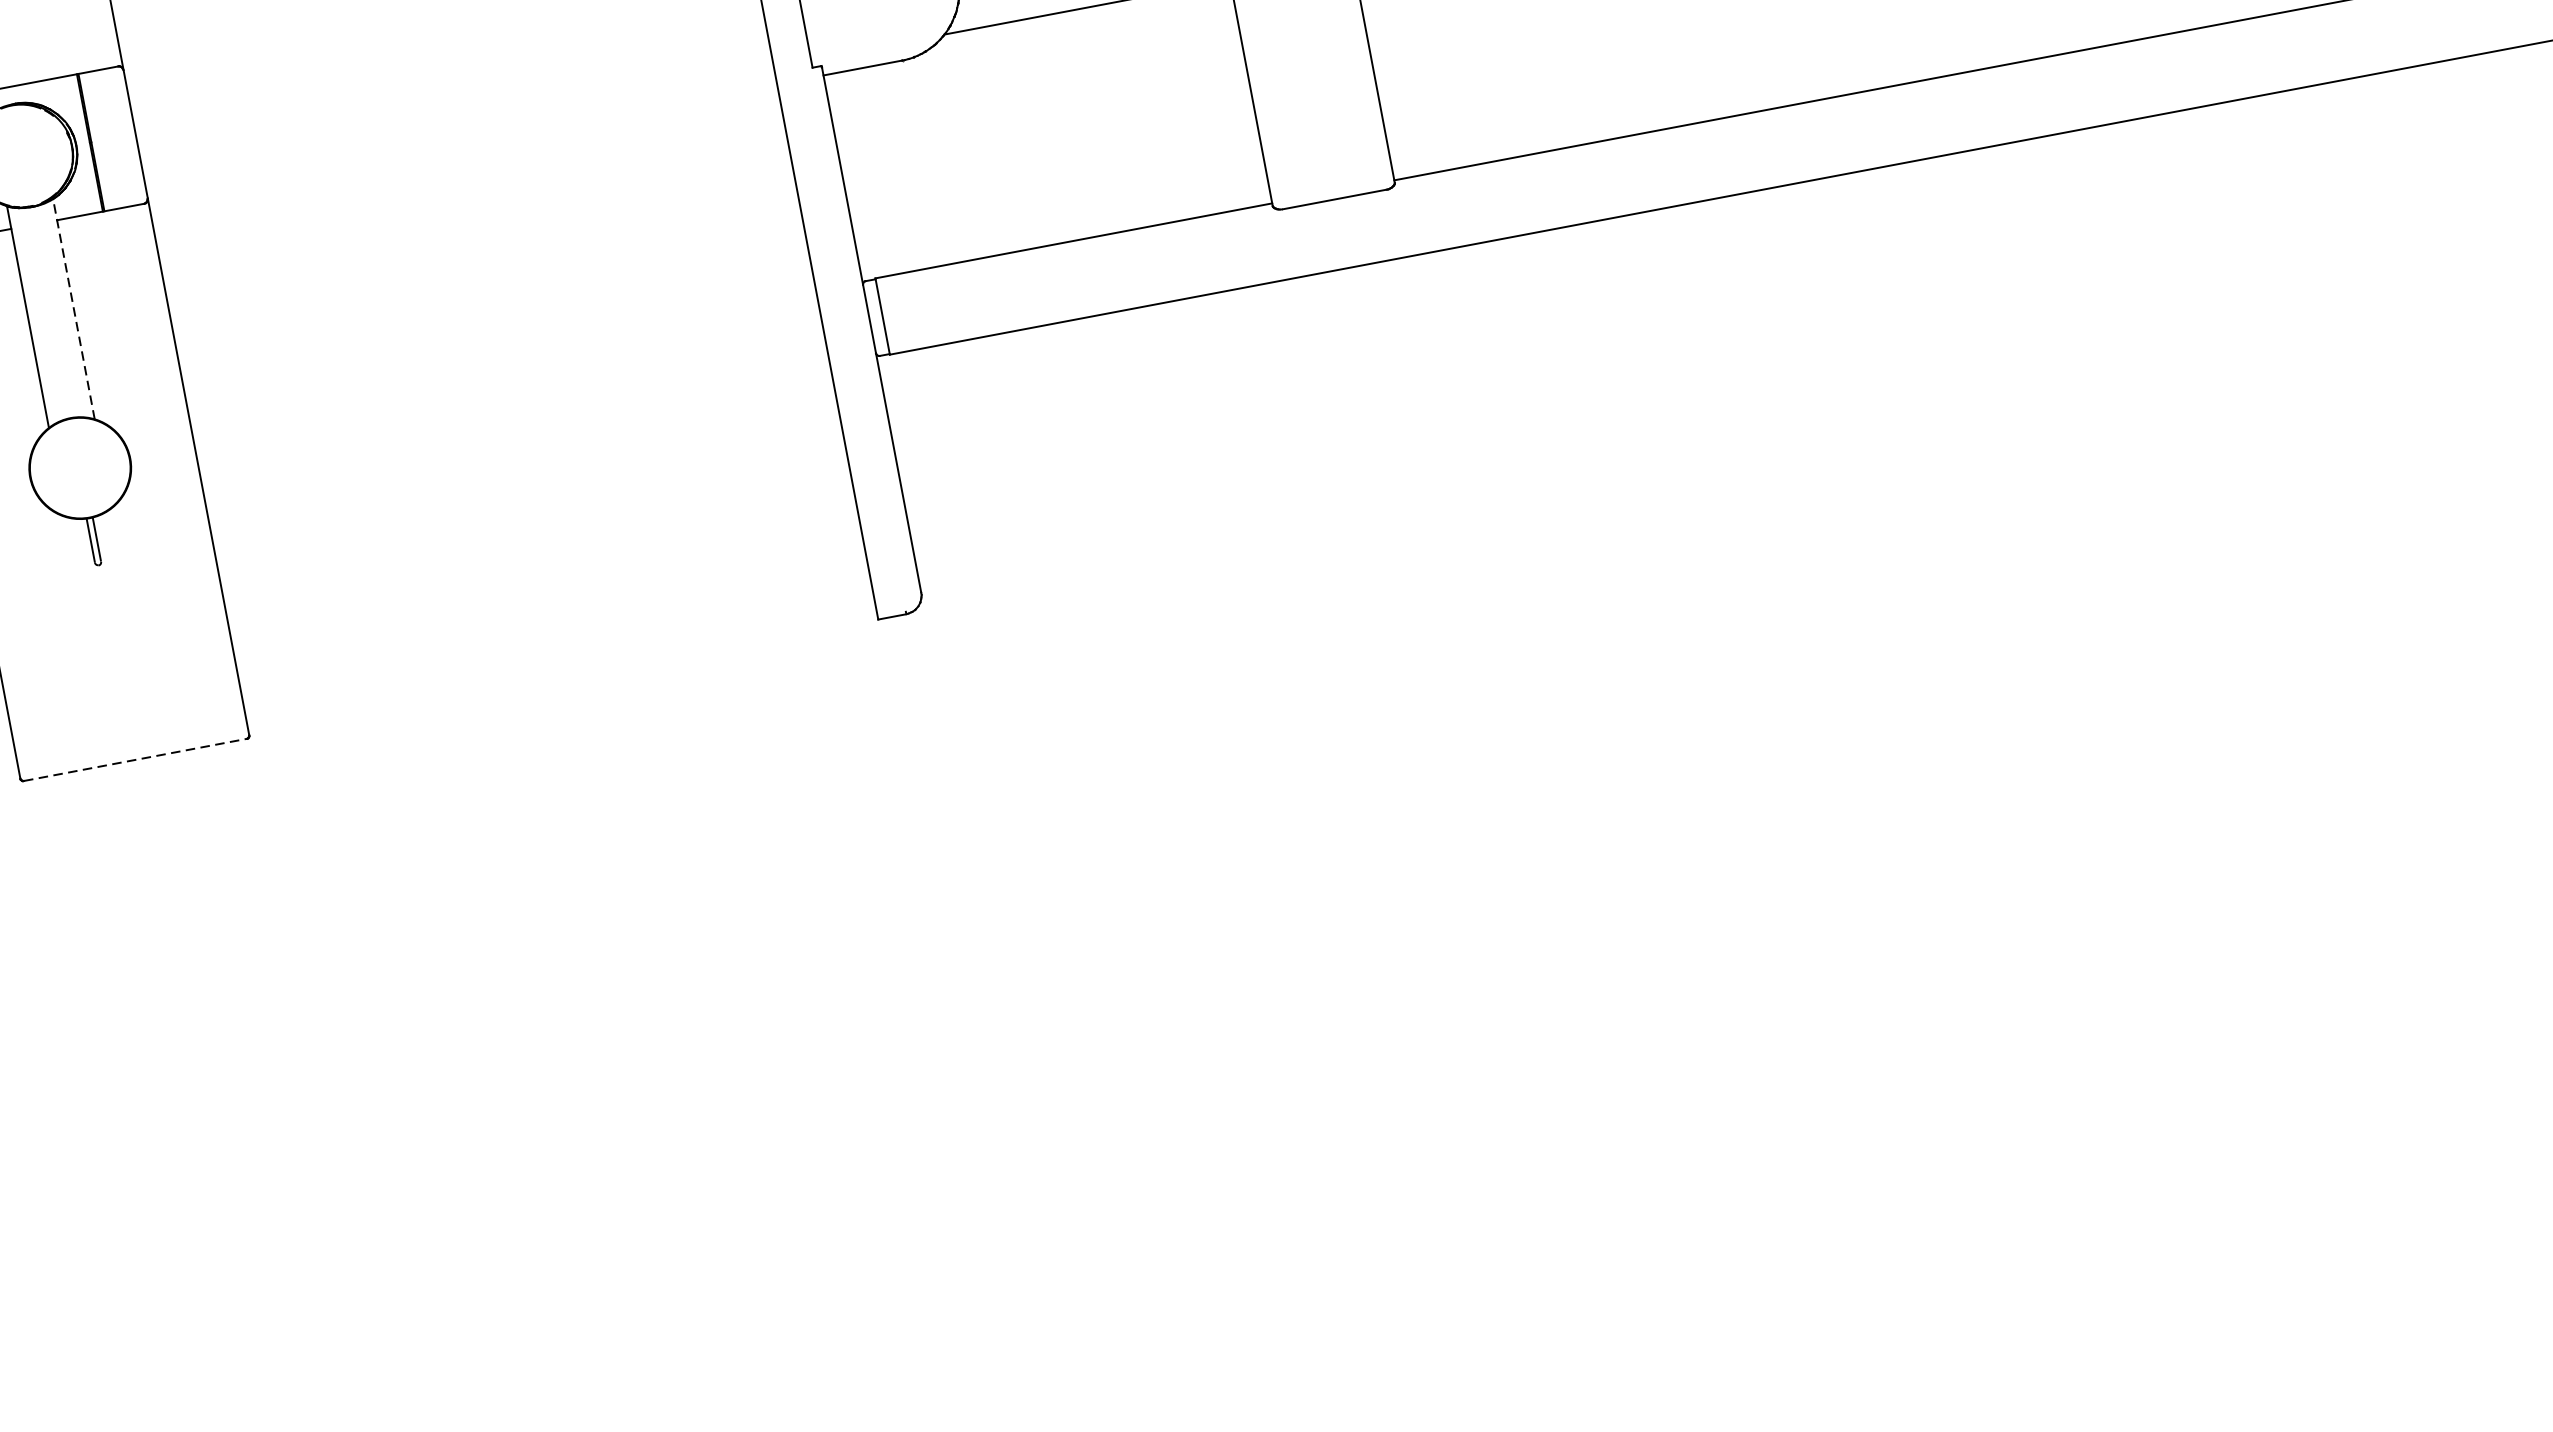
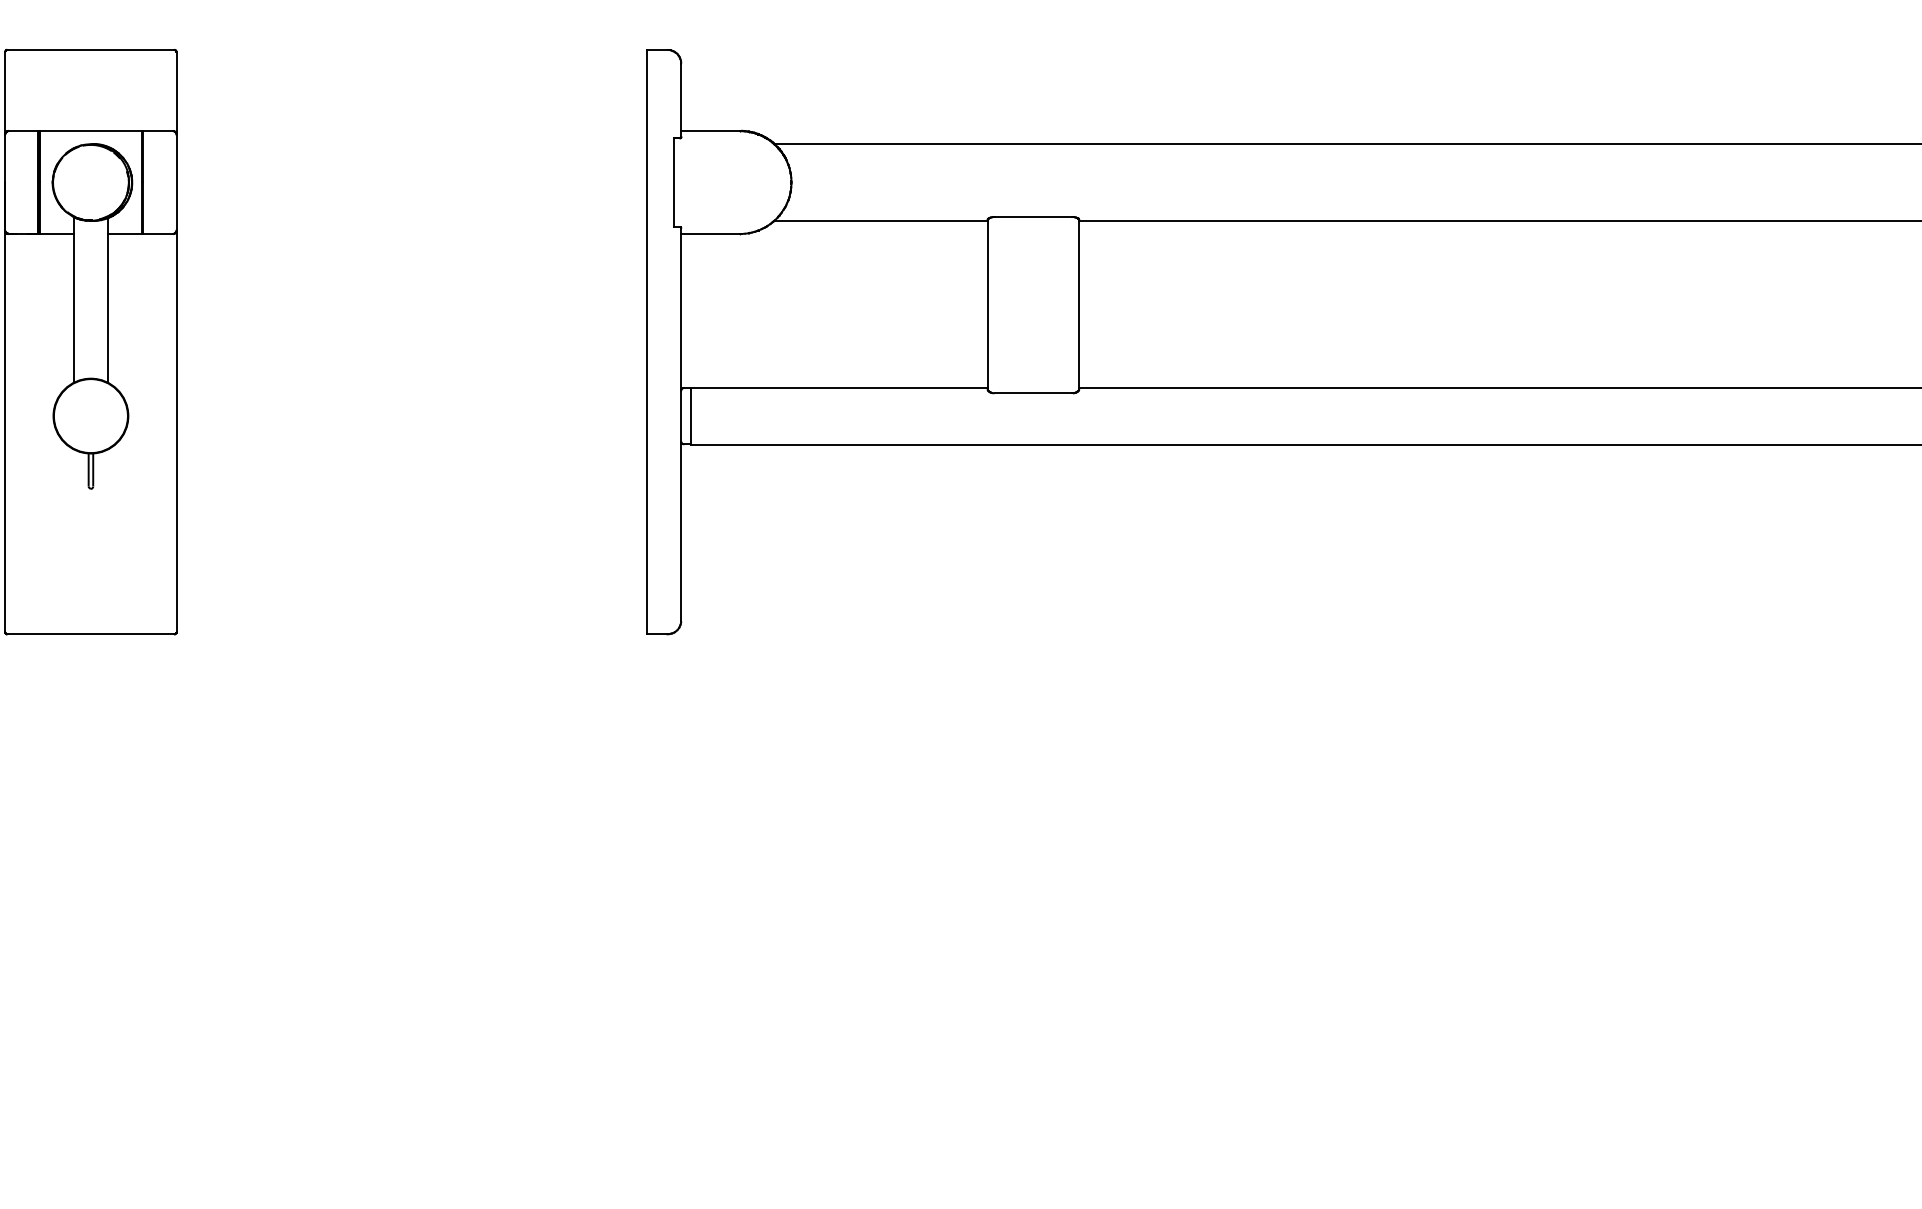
line: (74, 309) -> (108, 300), dashed -> solid
line: (136, 760) -> (91, 634), dashed -> solid

